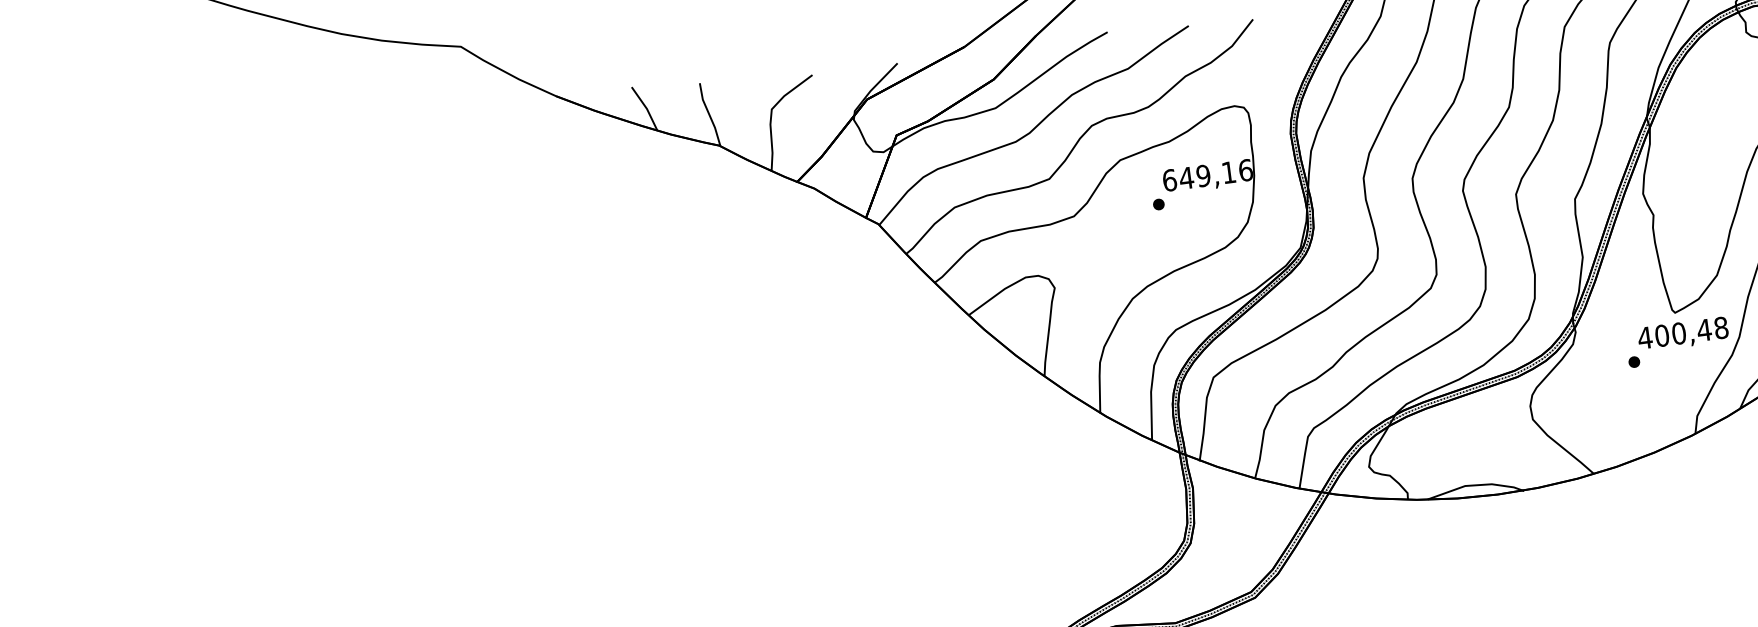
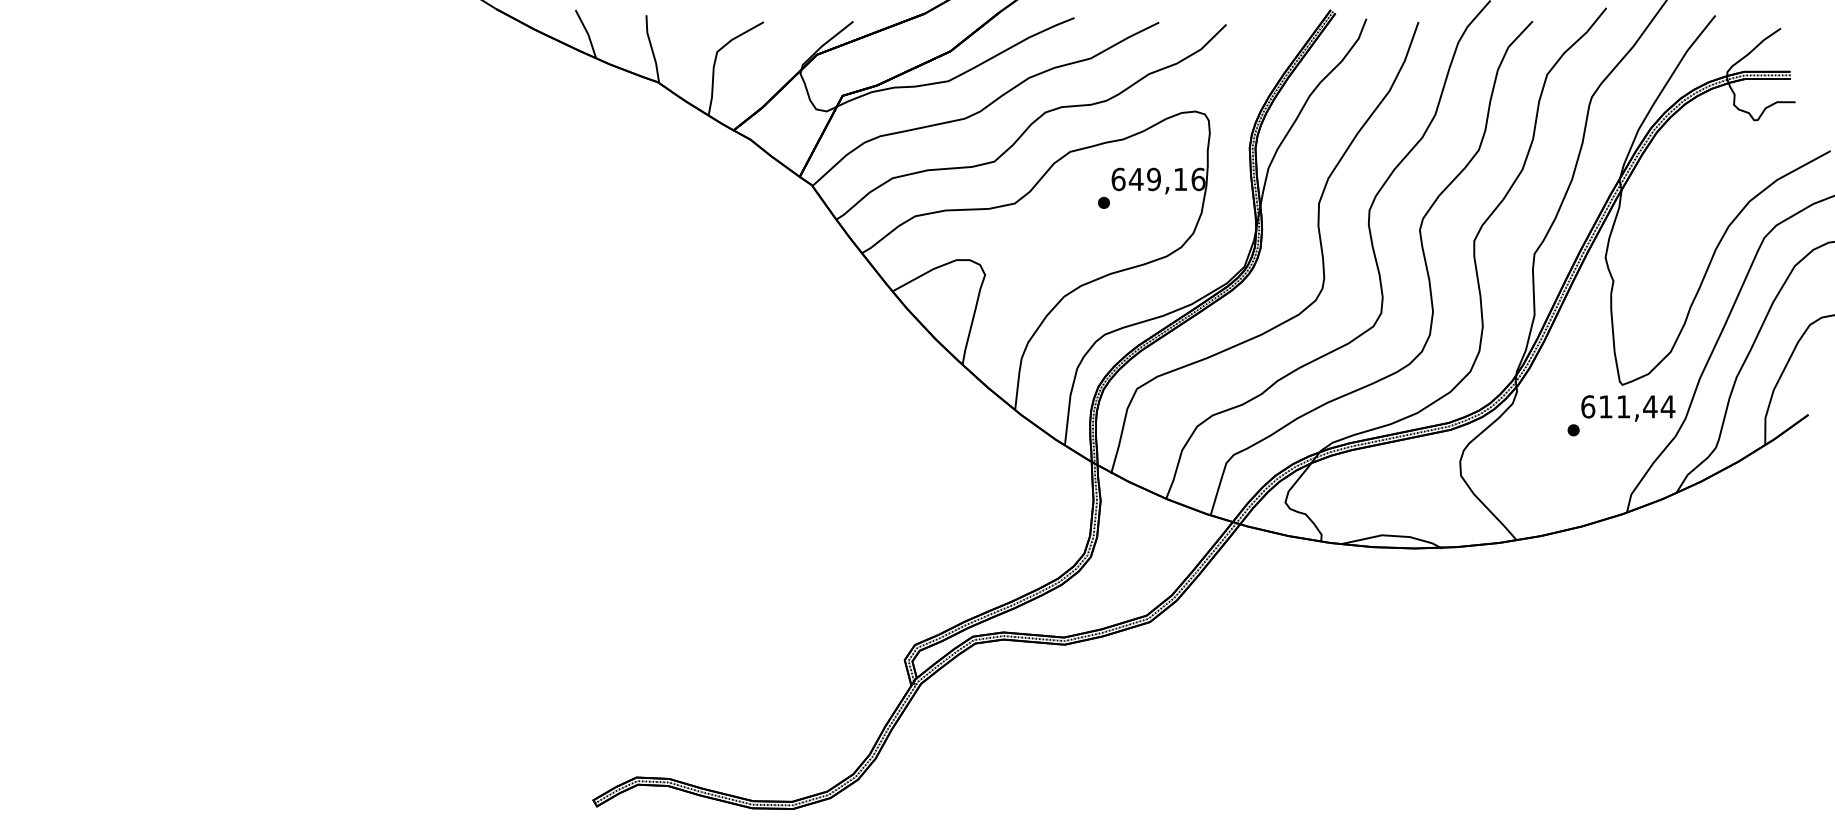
text: (1682, 332) -> (1627, 406), 400,48 -> 611,44

